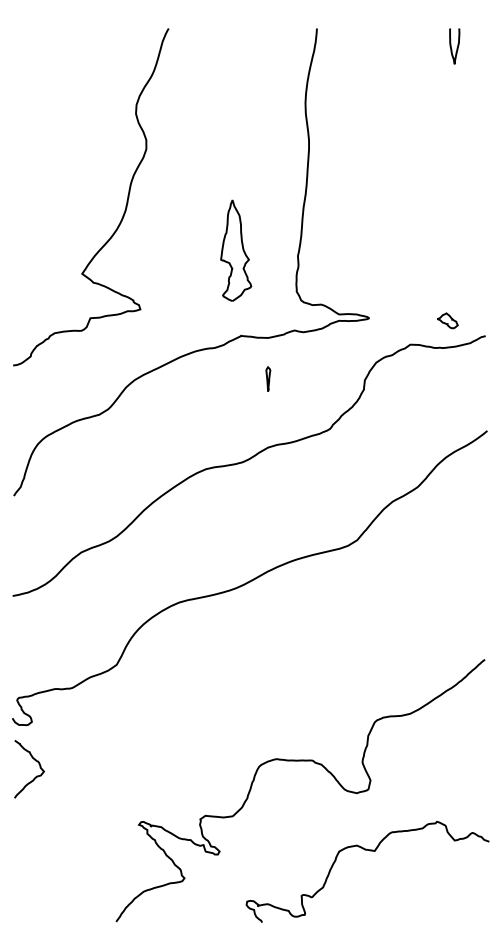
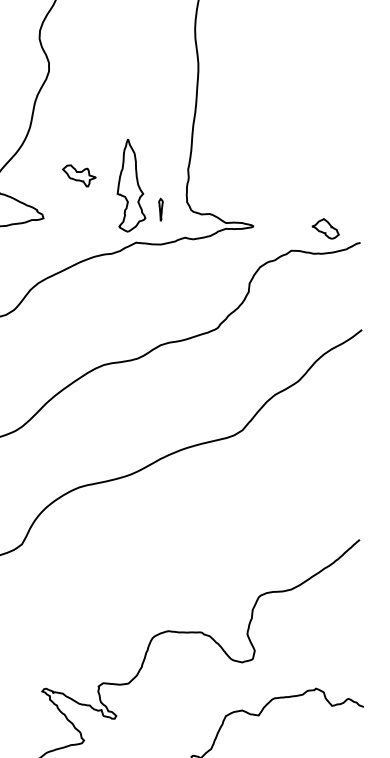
part: (236, 250) -> (131, 185), moved
part: (178, 262) -> (78, 175), added
part: (447, 320) -> (325, 228), size x1.43
part: (268, 378) -> (161, 209), moved

